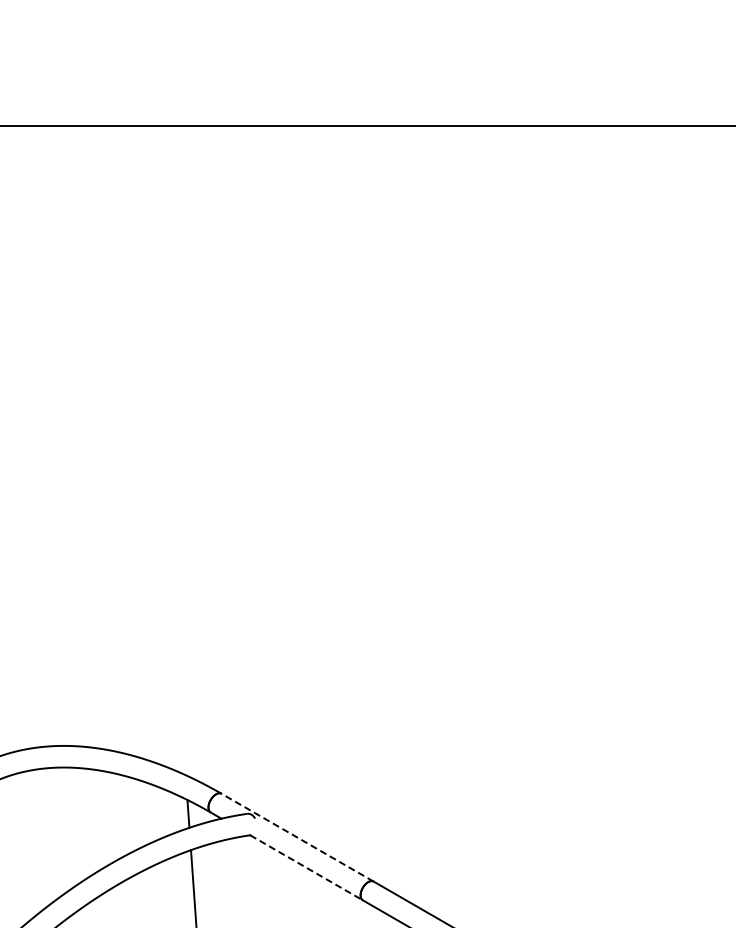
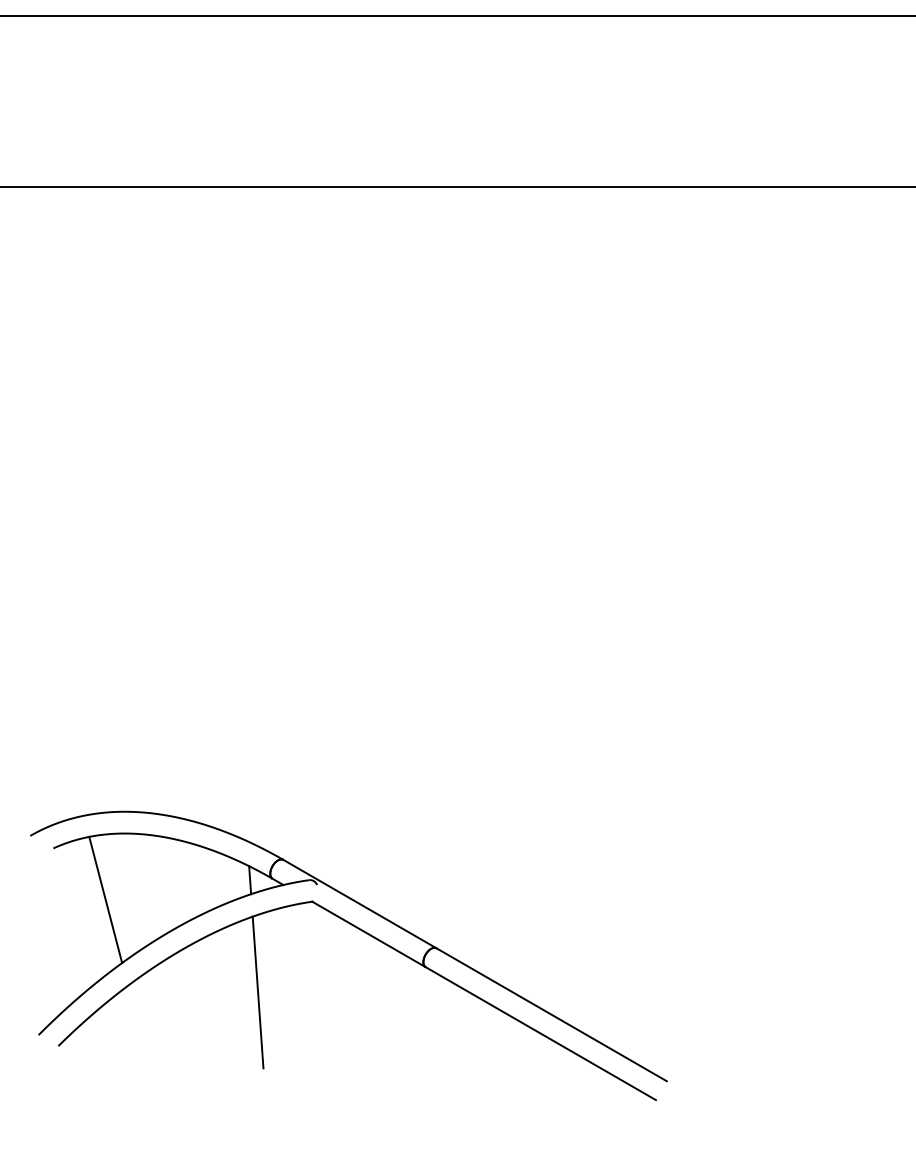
line: (44, 833) -> (105, 899), added
line: (297, 837) -> (359, 903), dashed -> solid
line: (307, 867) -> (369, 934), dashed -> solid

